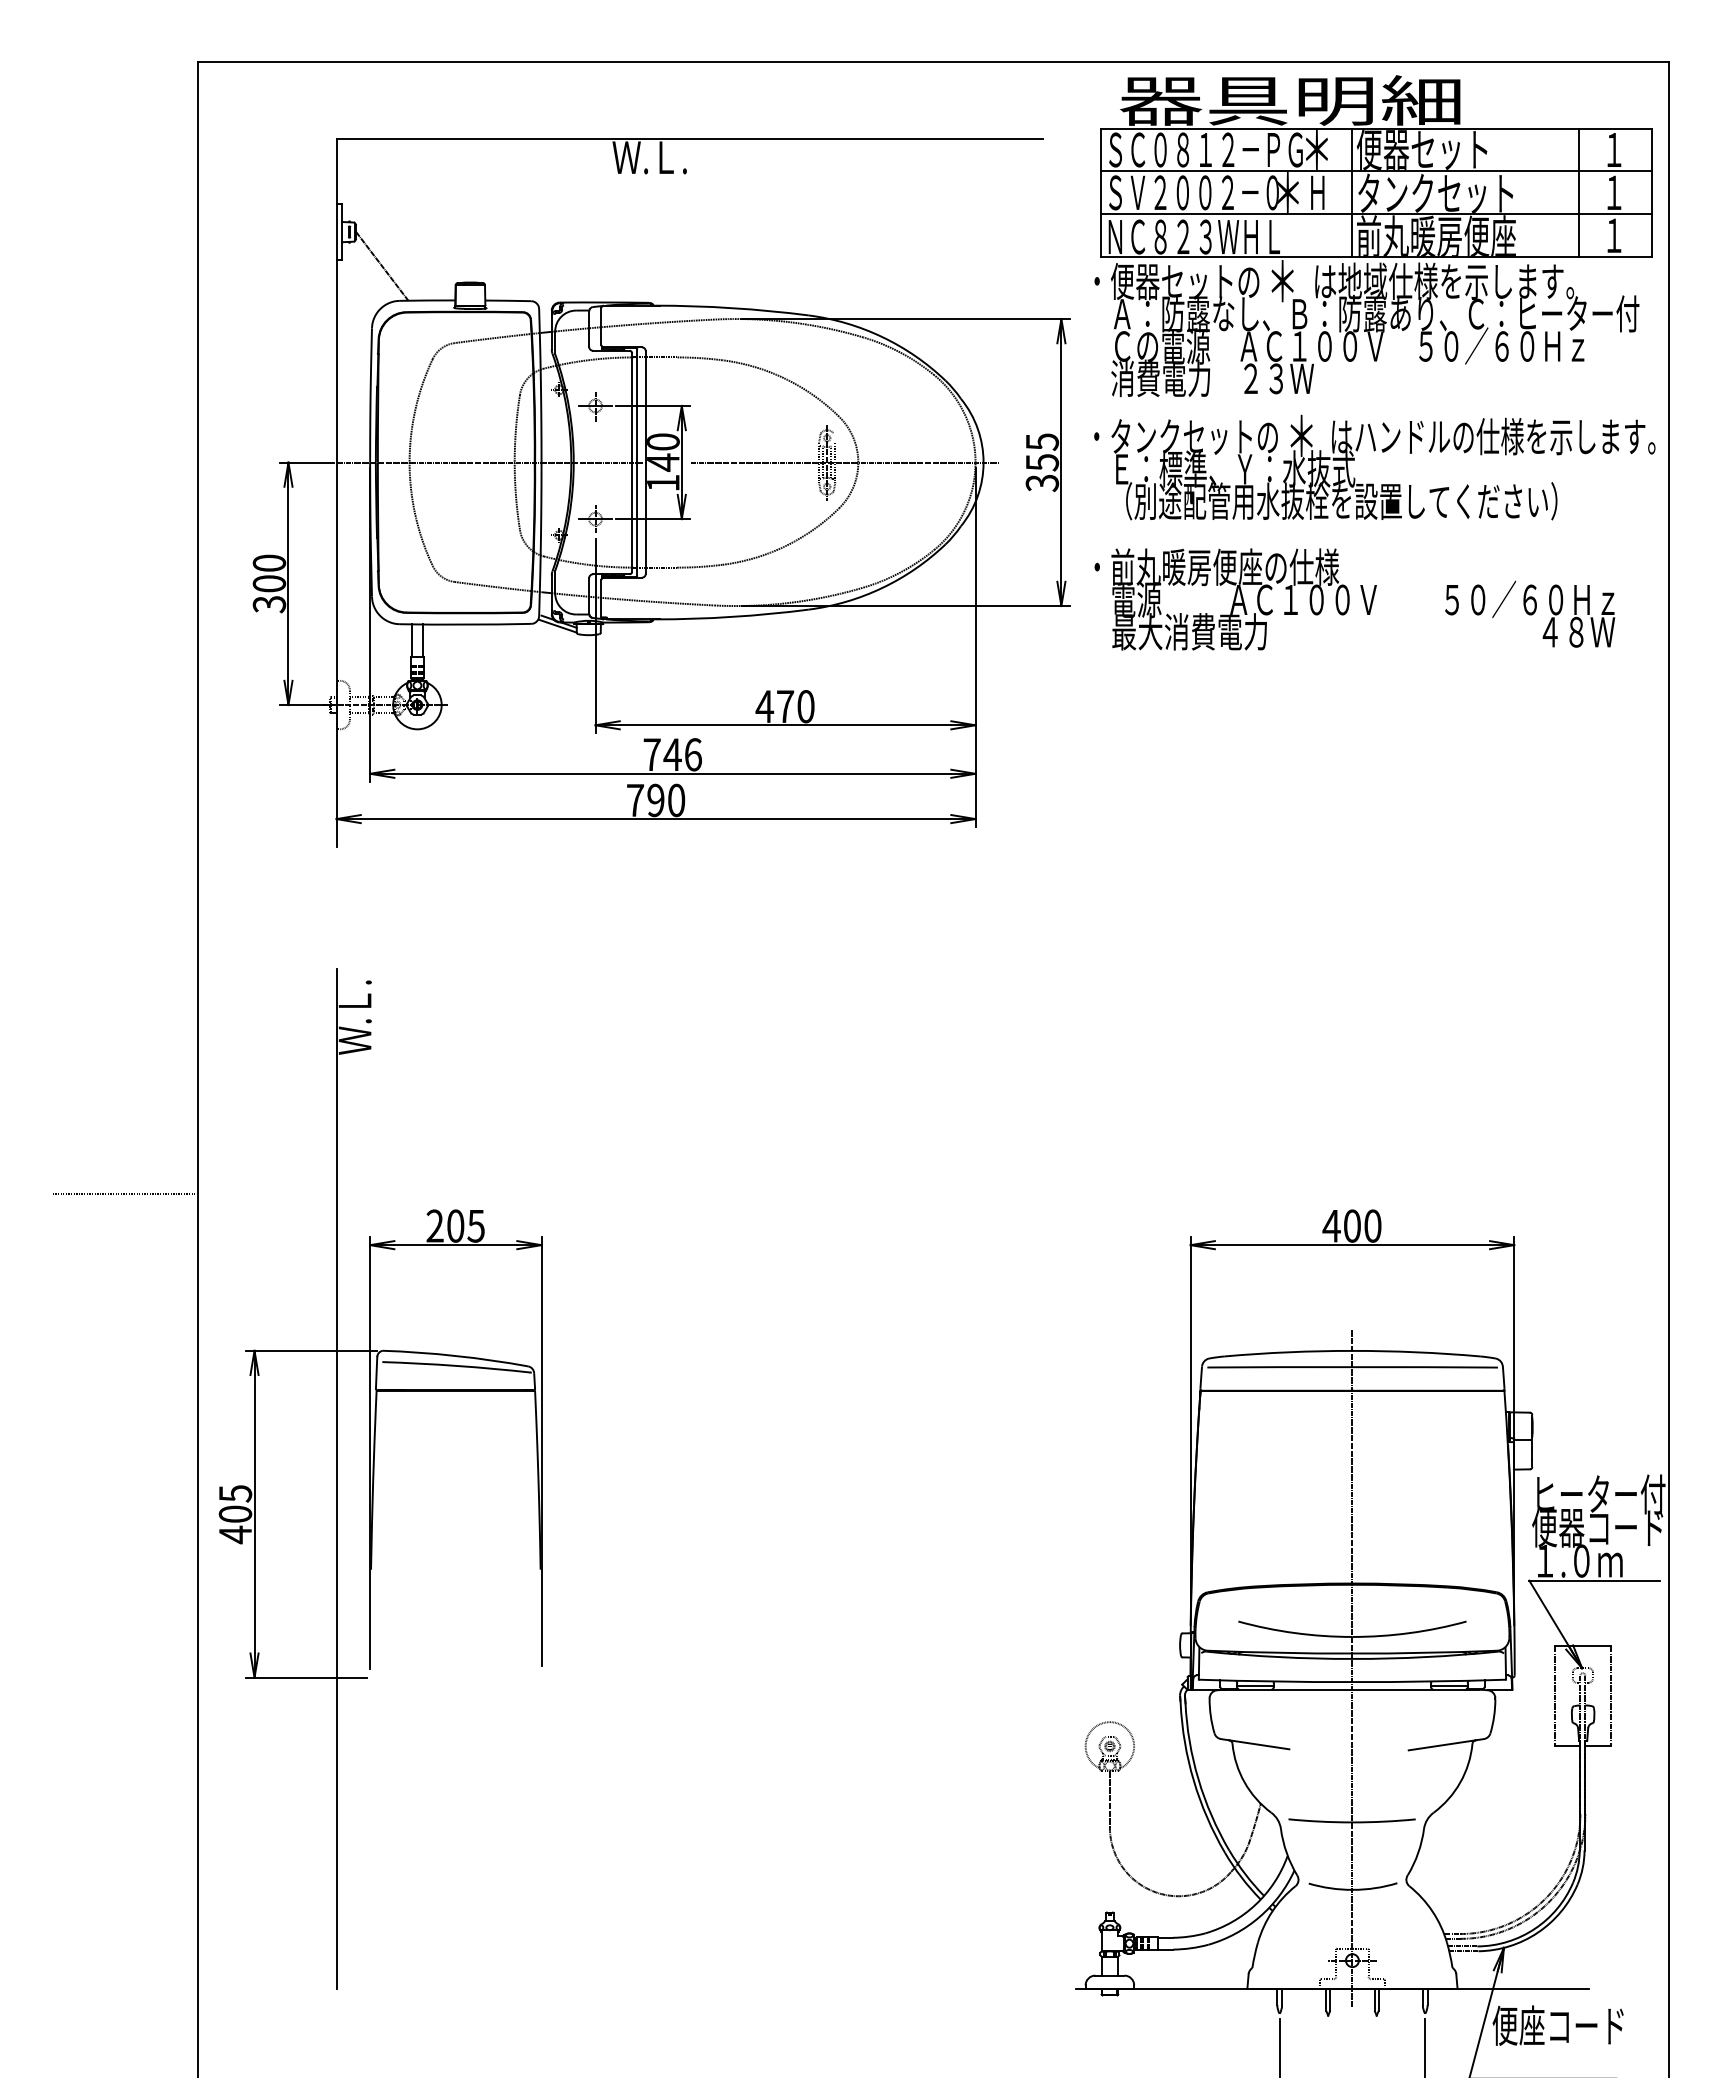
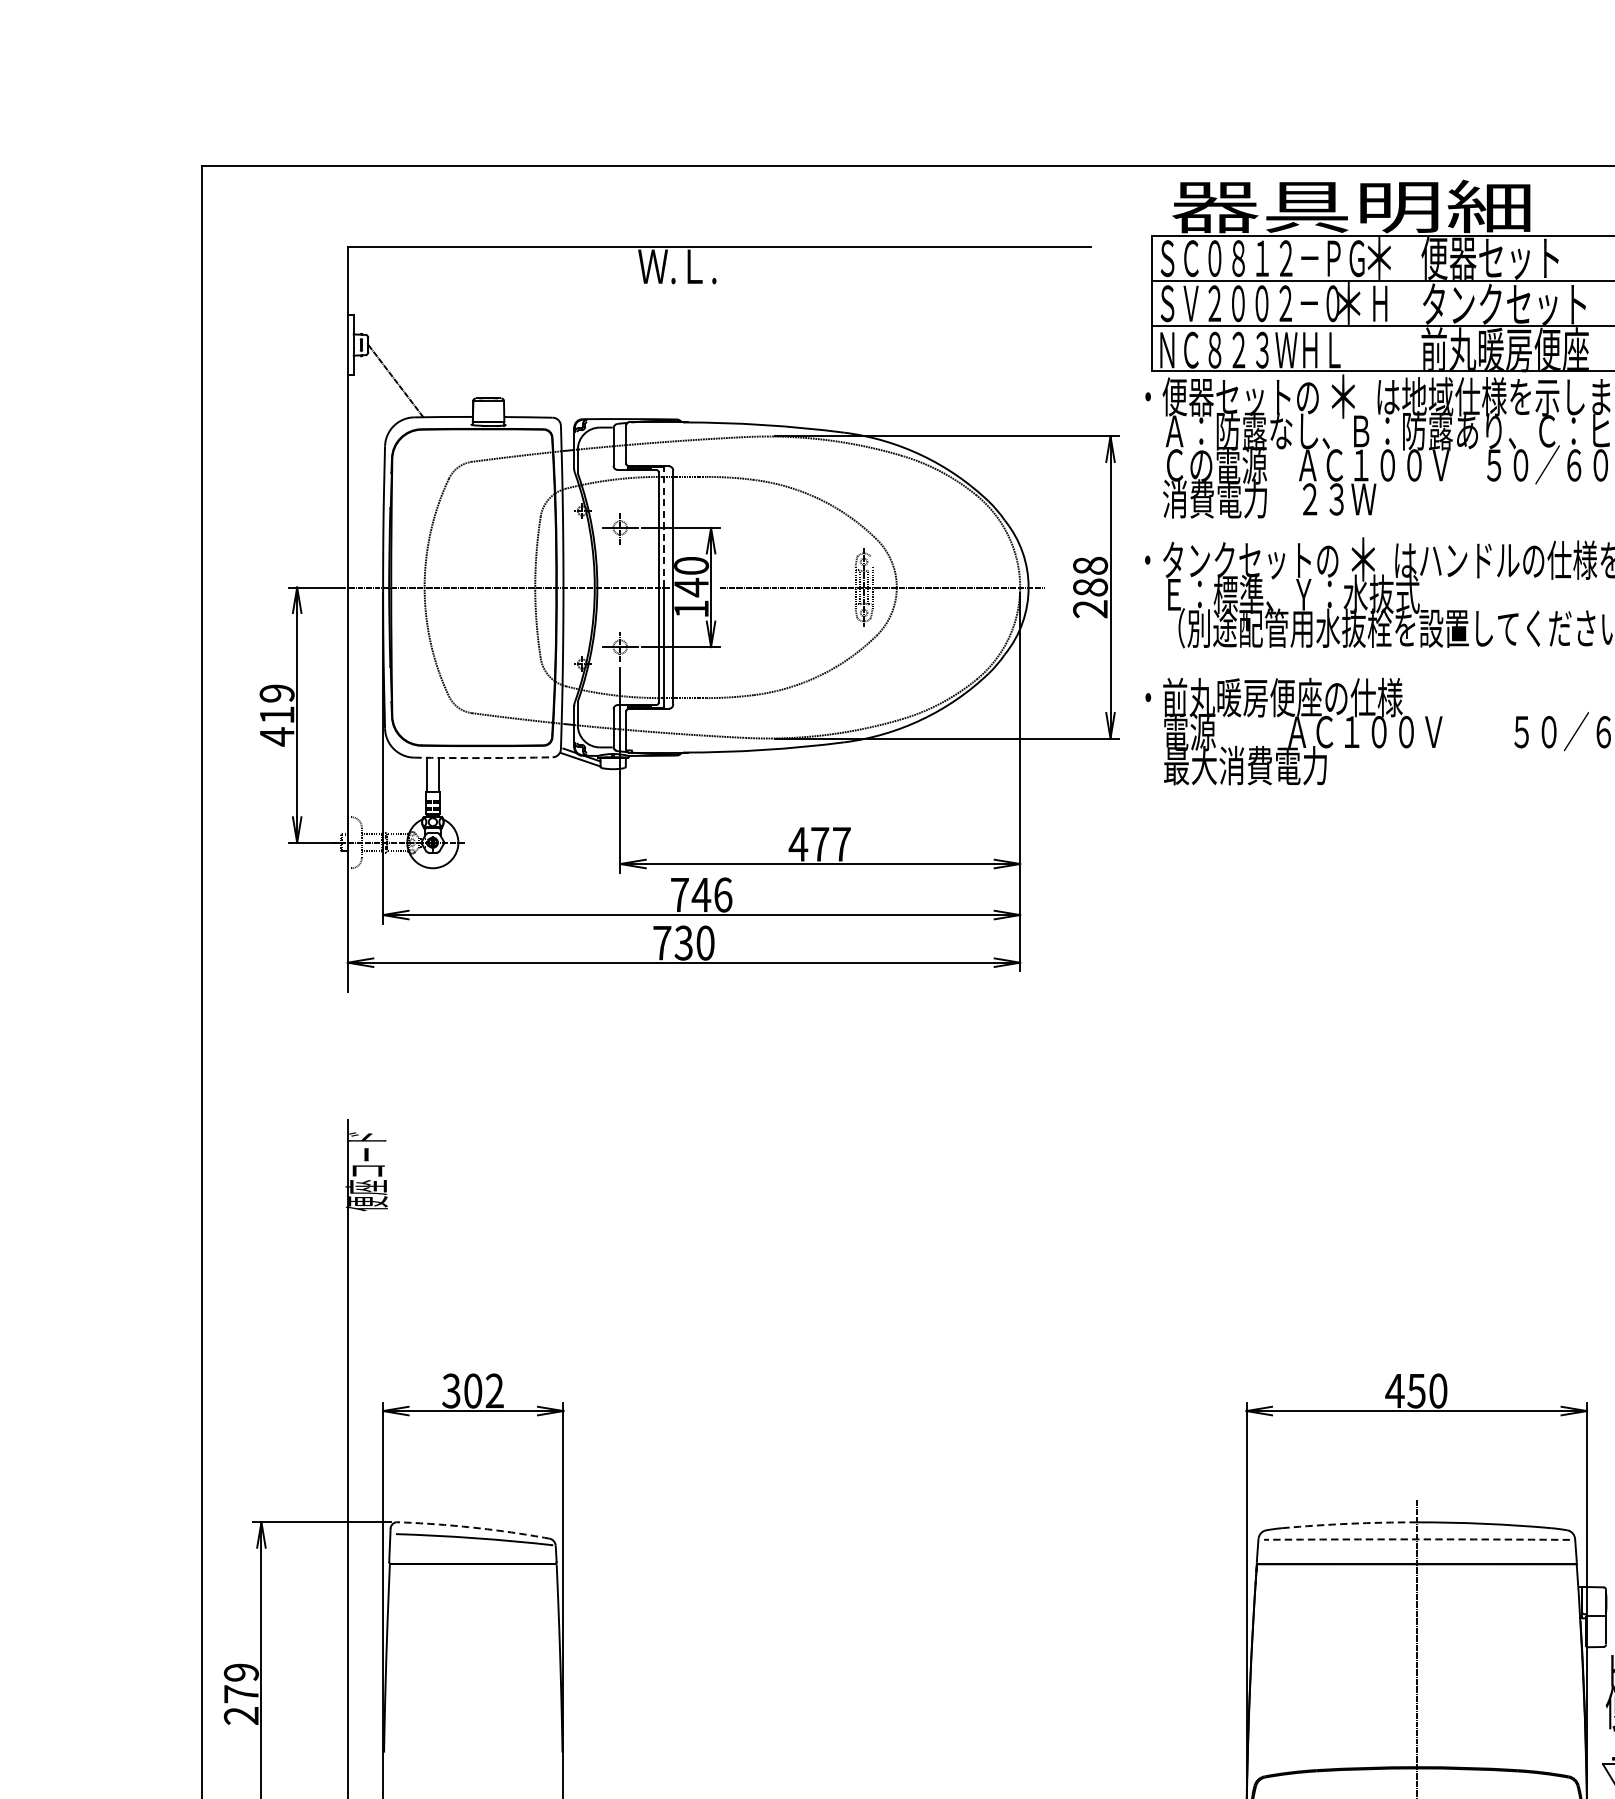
line: (1352, 192) -> (1416, 303), removed
line: (637, 405) -> (664, 527), solid -> dashed
text: (1042, 462) -> (1090, 587), 355 -> 288
text: (269, 583) -> (277, 714), 300 -> 419
arc: (465, 624) -> (483, 757), solid -> dashed
text: (805, 706) -> (841, 844), 470 -> 477
text: (655, 800) -> (683, 943), 790 -> 730
text: (354, 1017) -> (366, 1171), Ｗ.Ｌ. -> 便座コード
line: (124, 1194) -> (124, 1357), removed
text: (455, 1225) -> (472, 1390), 205 -> 302
text: (1351, 1225) -> (1415, 1390), 400 -> 450
arc: (1288, 1352) -> (1349, 1524), solid -> dashed
arc: (455, 1355) -> (472, 1527), solid -> dashed
arc: (1352, 1367) -> (1416, 1539), solid -> dashed
text: (235, 1514) -> (241, 1694), 405 -> 279

